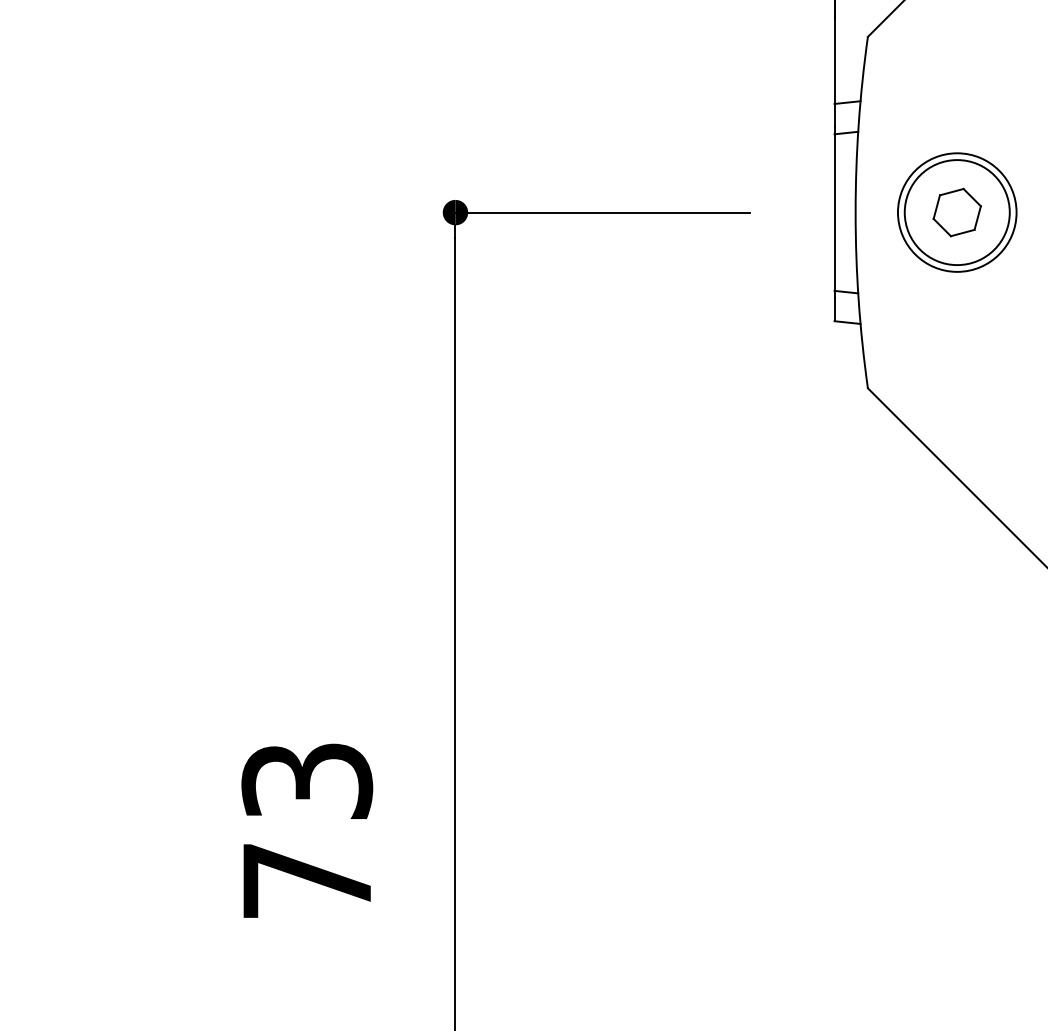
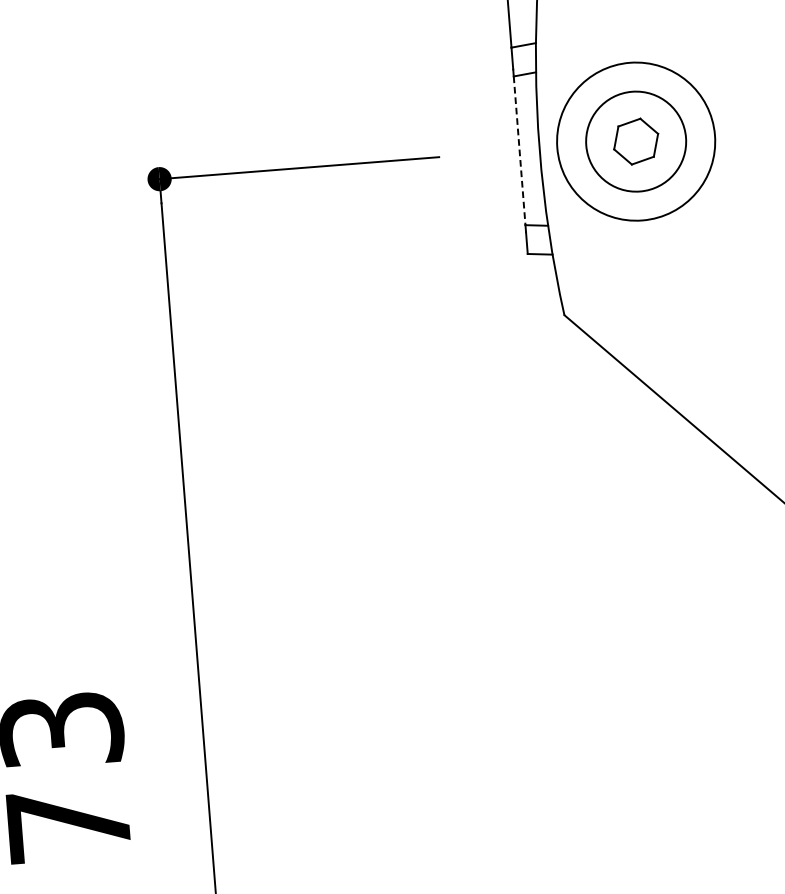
circle: (956, 212) -> (635, 141), size x1.4
line: (834, 213) -> (519, 151), solid -> dashed

